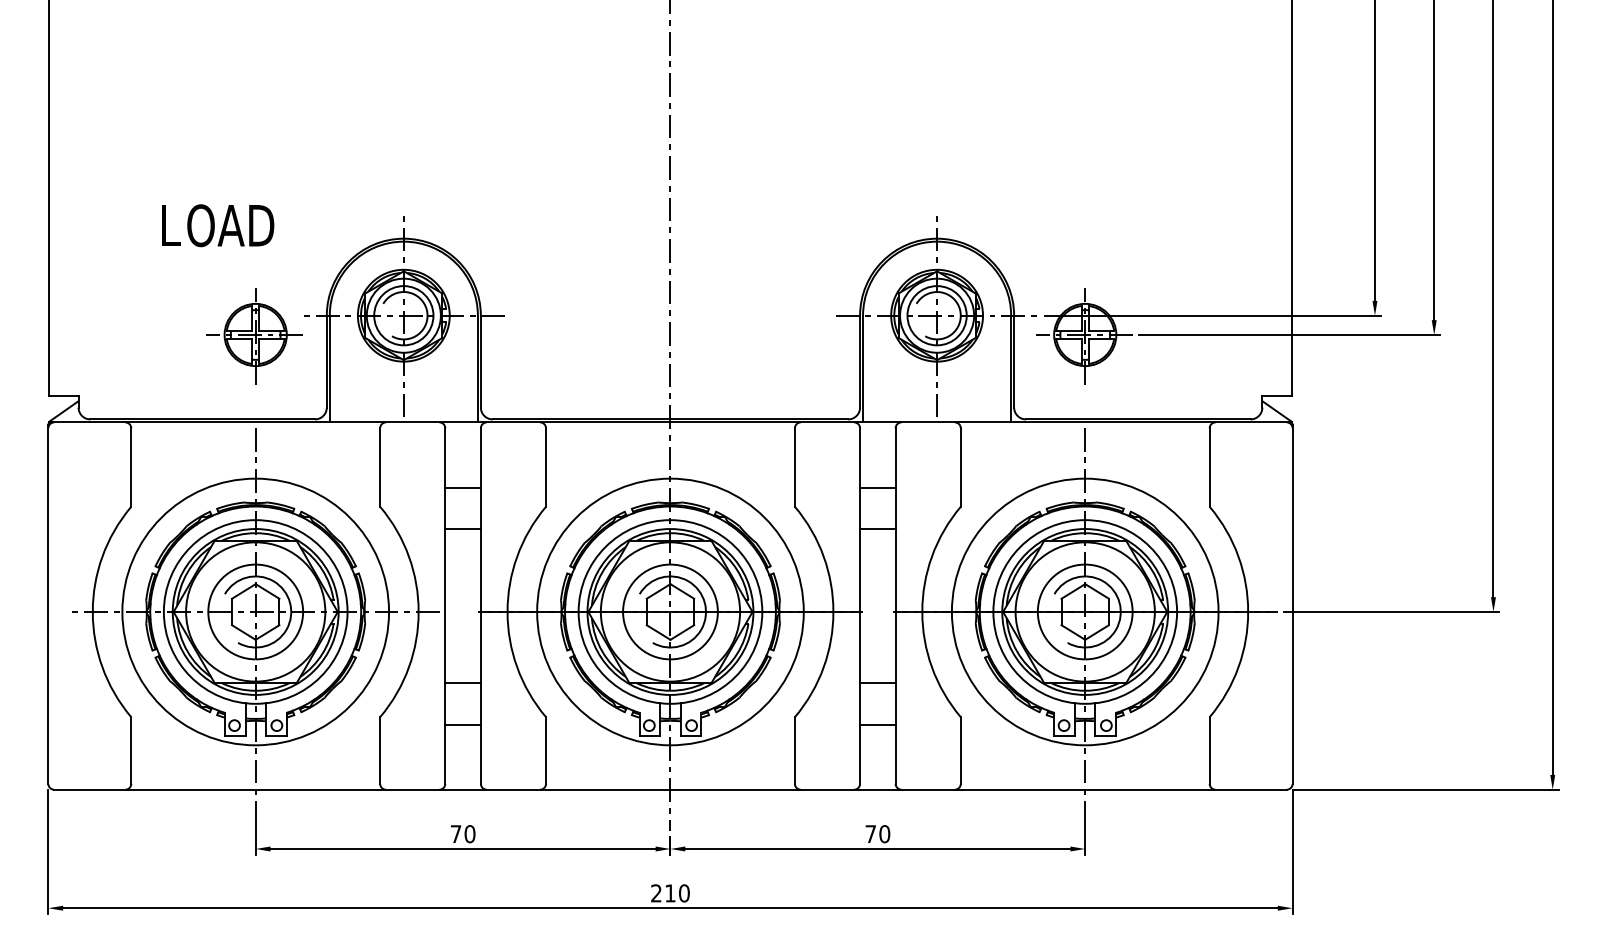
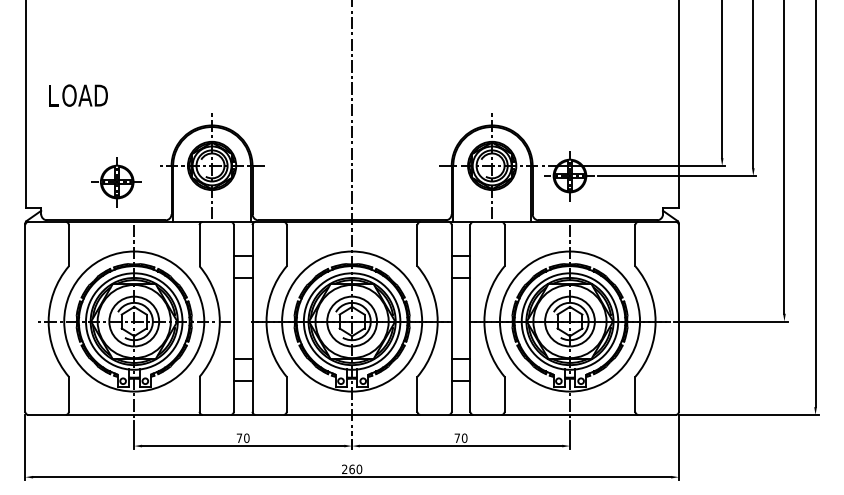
text: (218, 225) -> (78, 95), moved
part: (254, 335) -> (116, 182), moved
text: (669, 893) -> (351, 469), 210 -> 260

